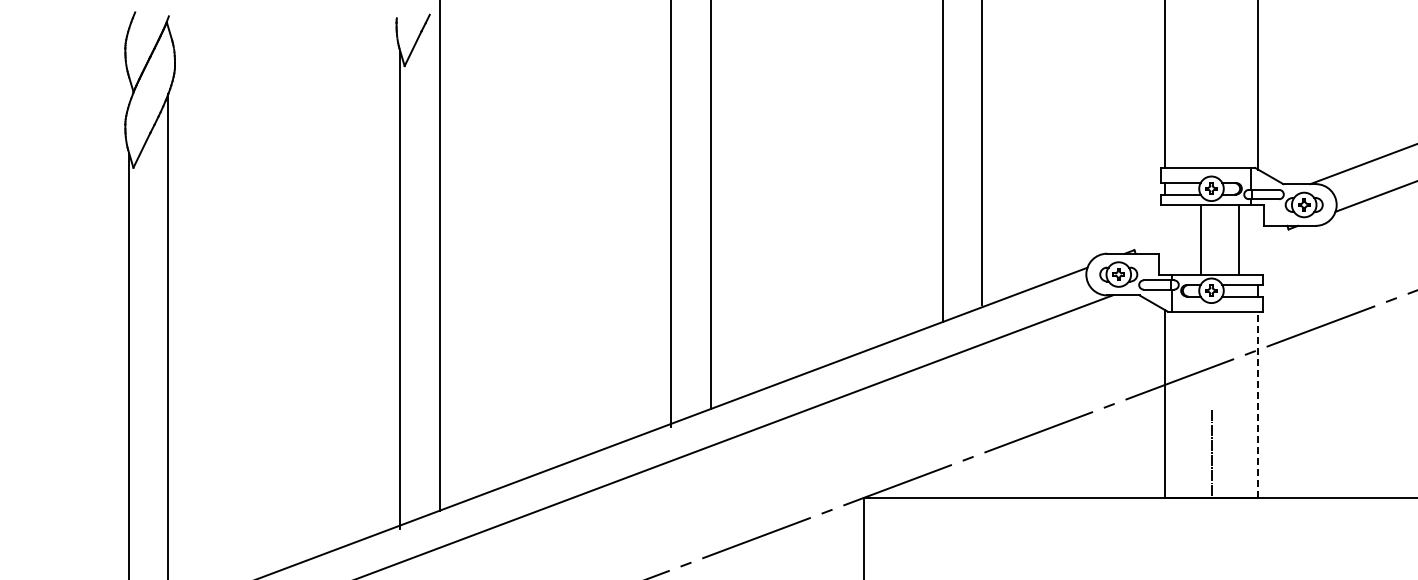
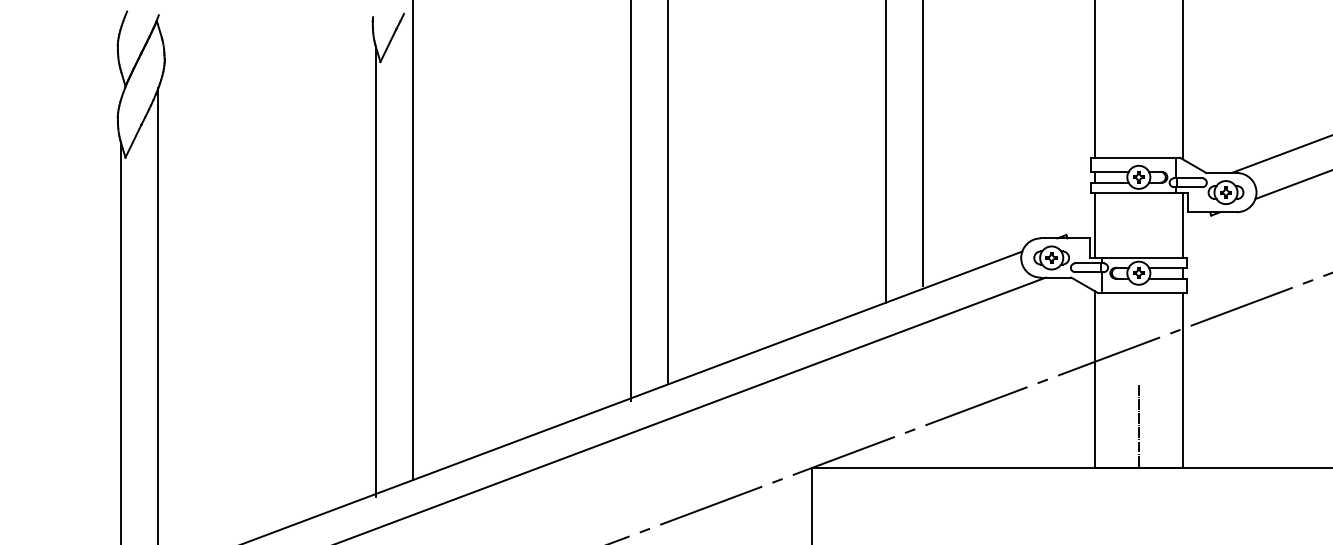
line: (1200, 239) -> (1094, 225), moved
line: (1239, 239) -> (1183, 225), moved
line: (1258, 404) -> (1183, 380), dashed -> solid

